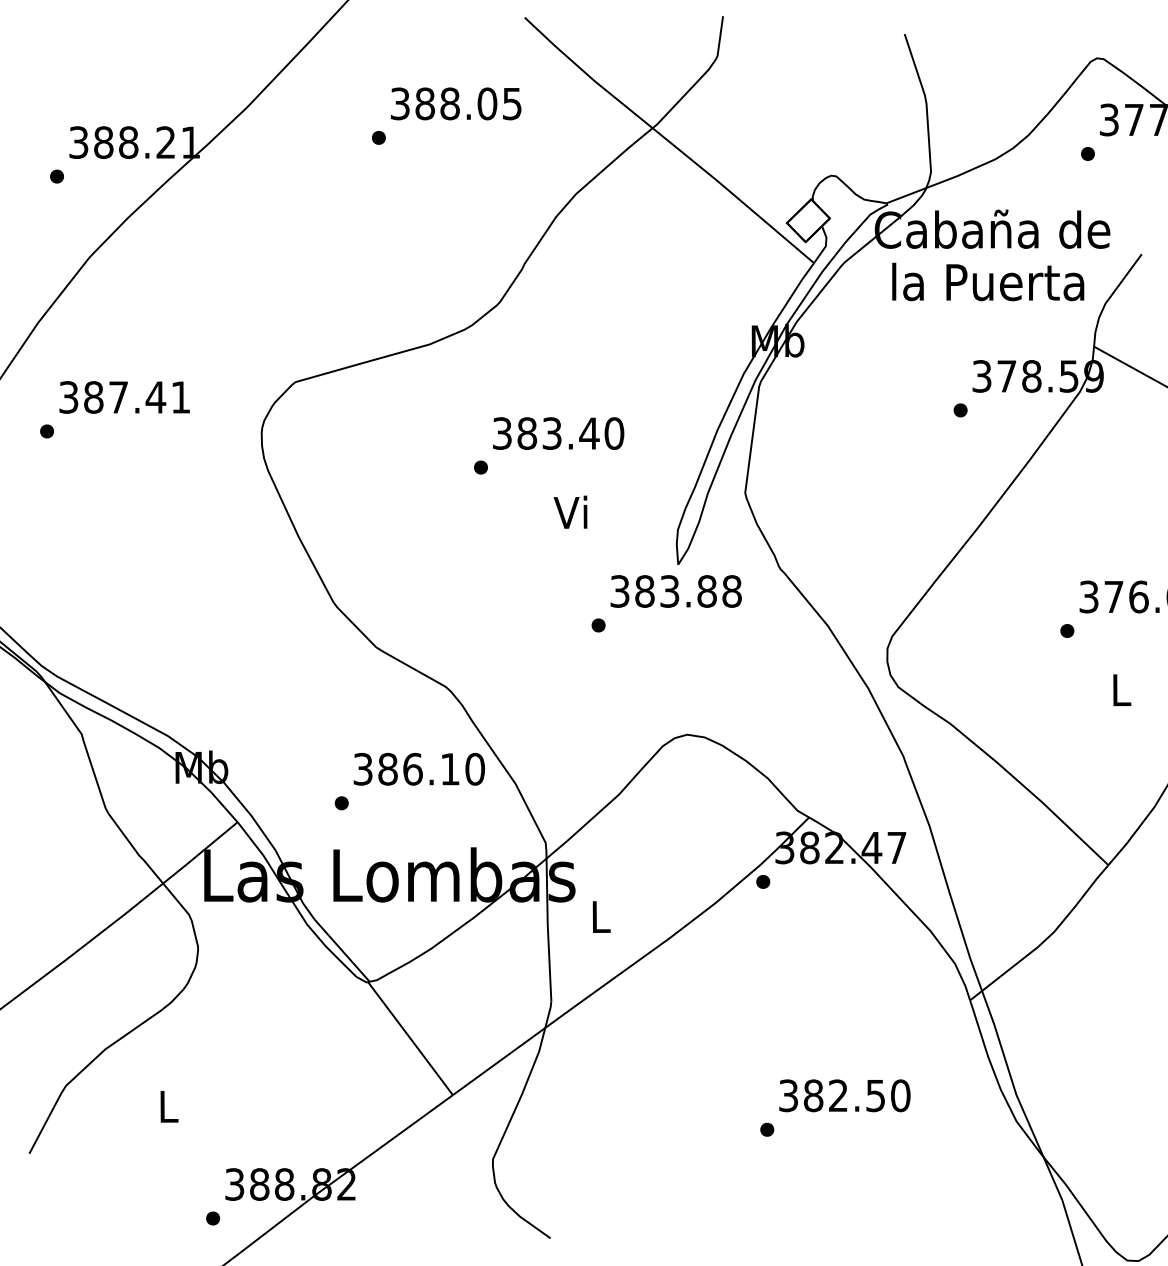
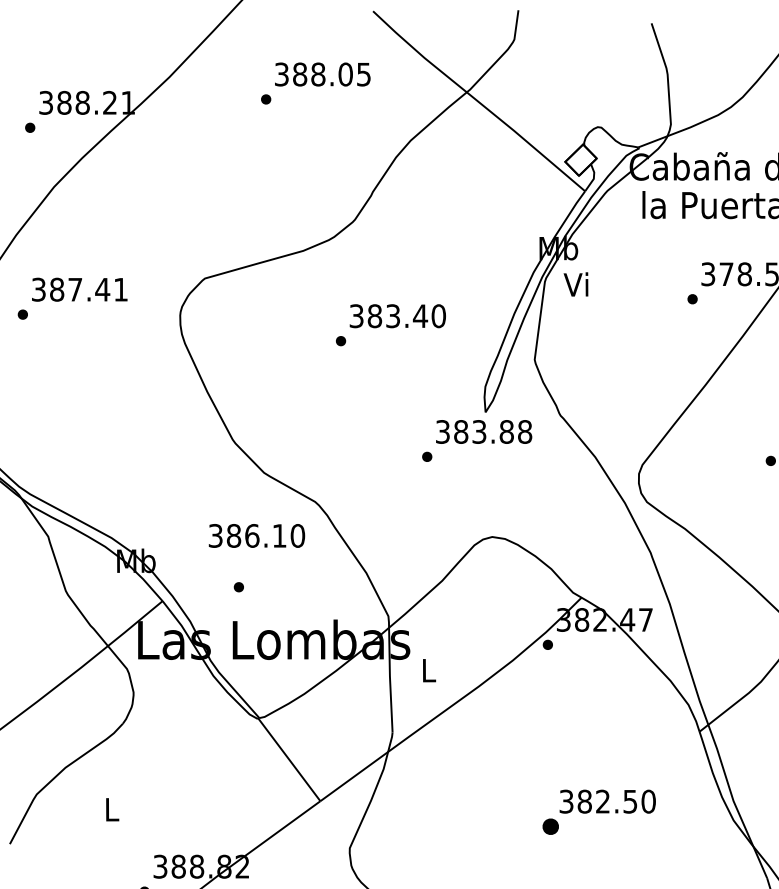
text: (570, 511) -> (575, 283), moved
text: (418, 769) -> (256, 536), moved
part: (767, 1129) -> (551, 826), size x1.6

